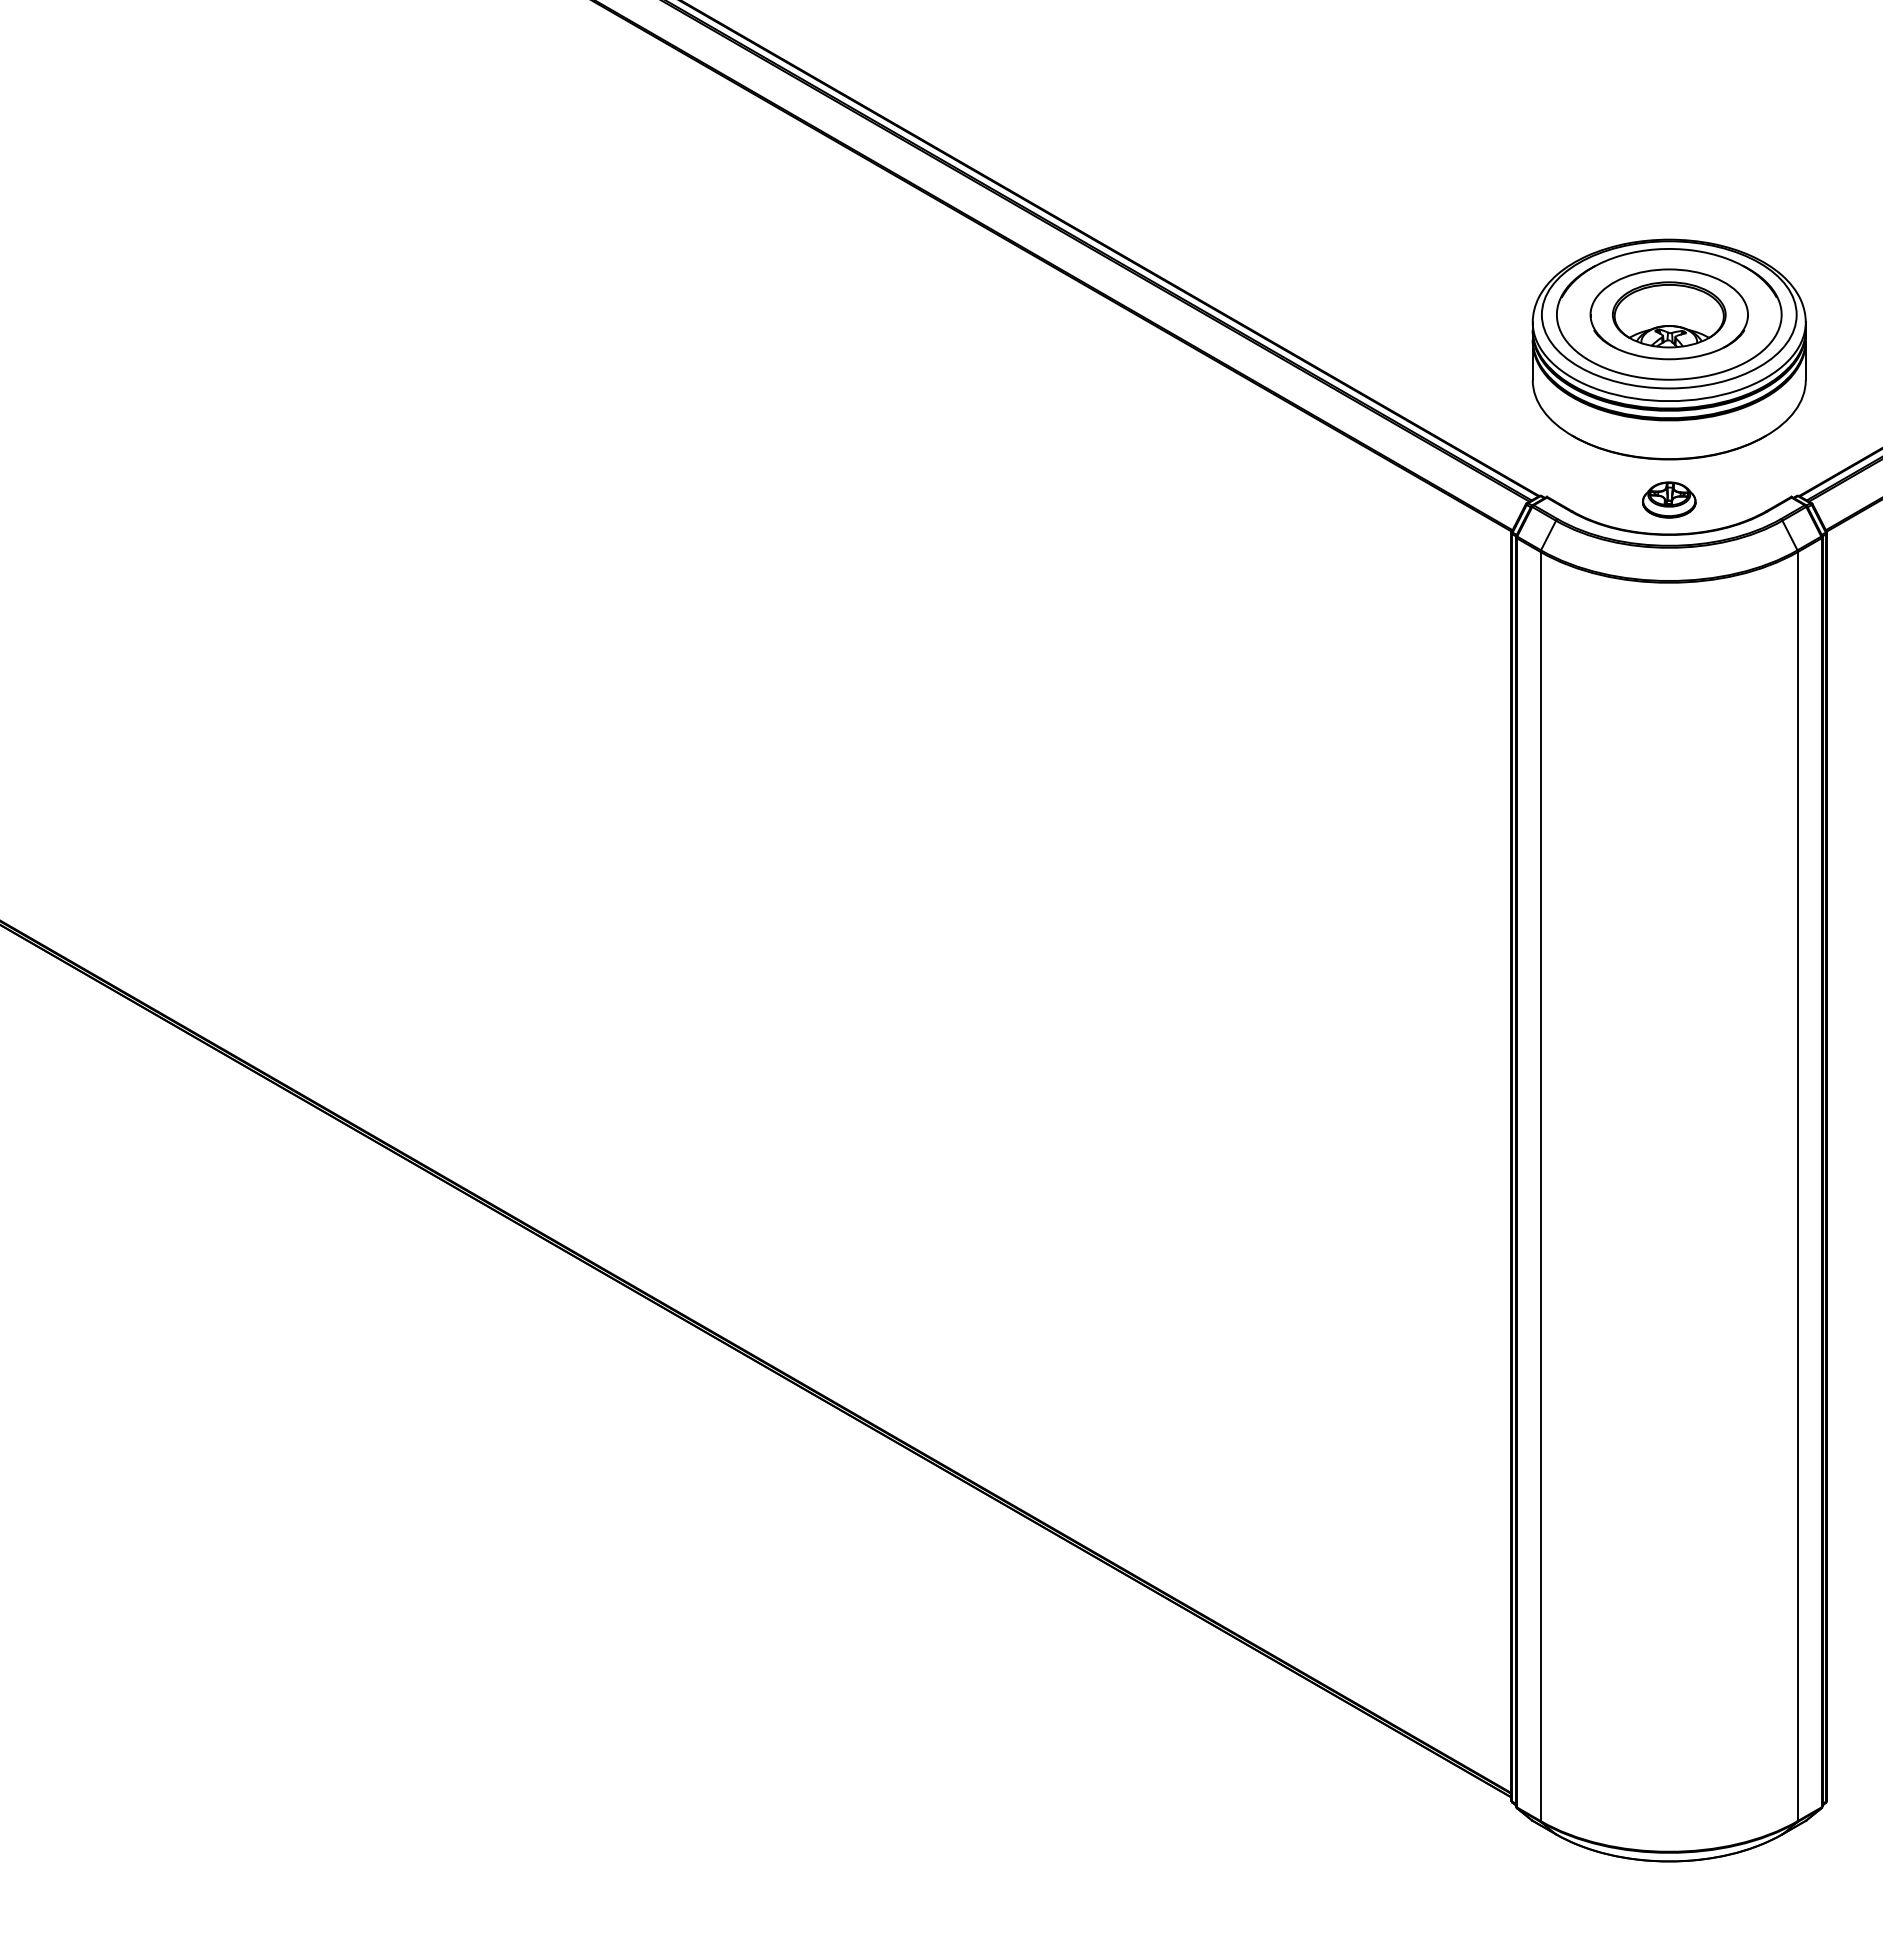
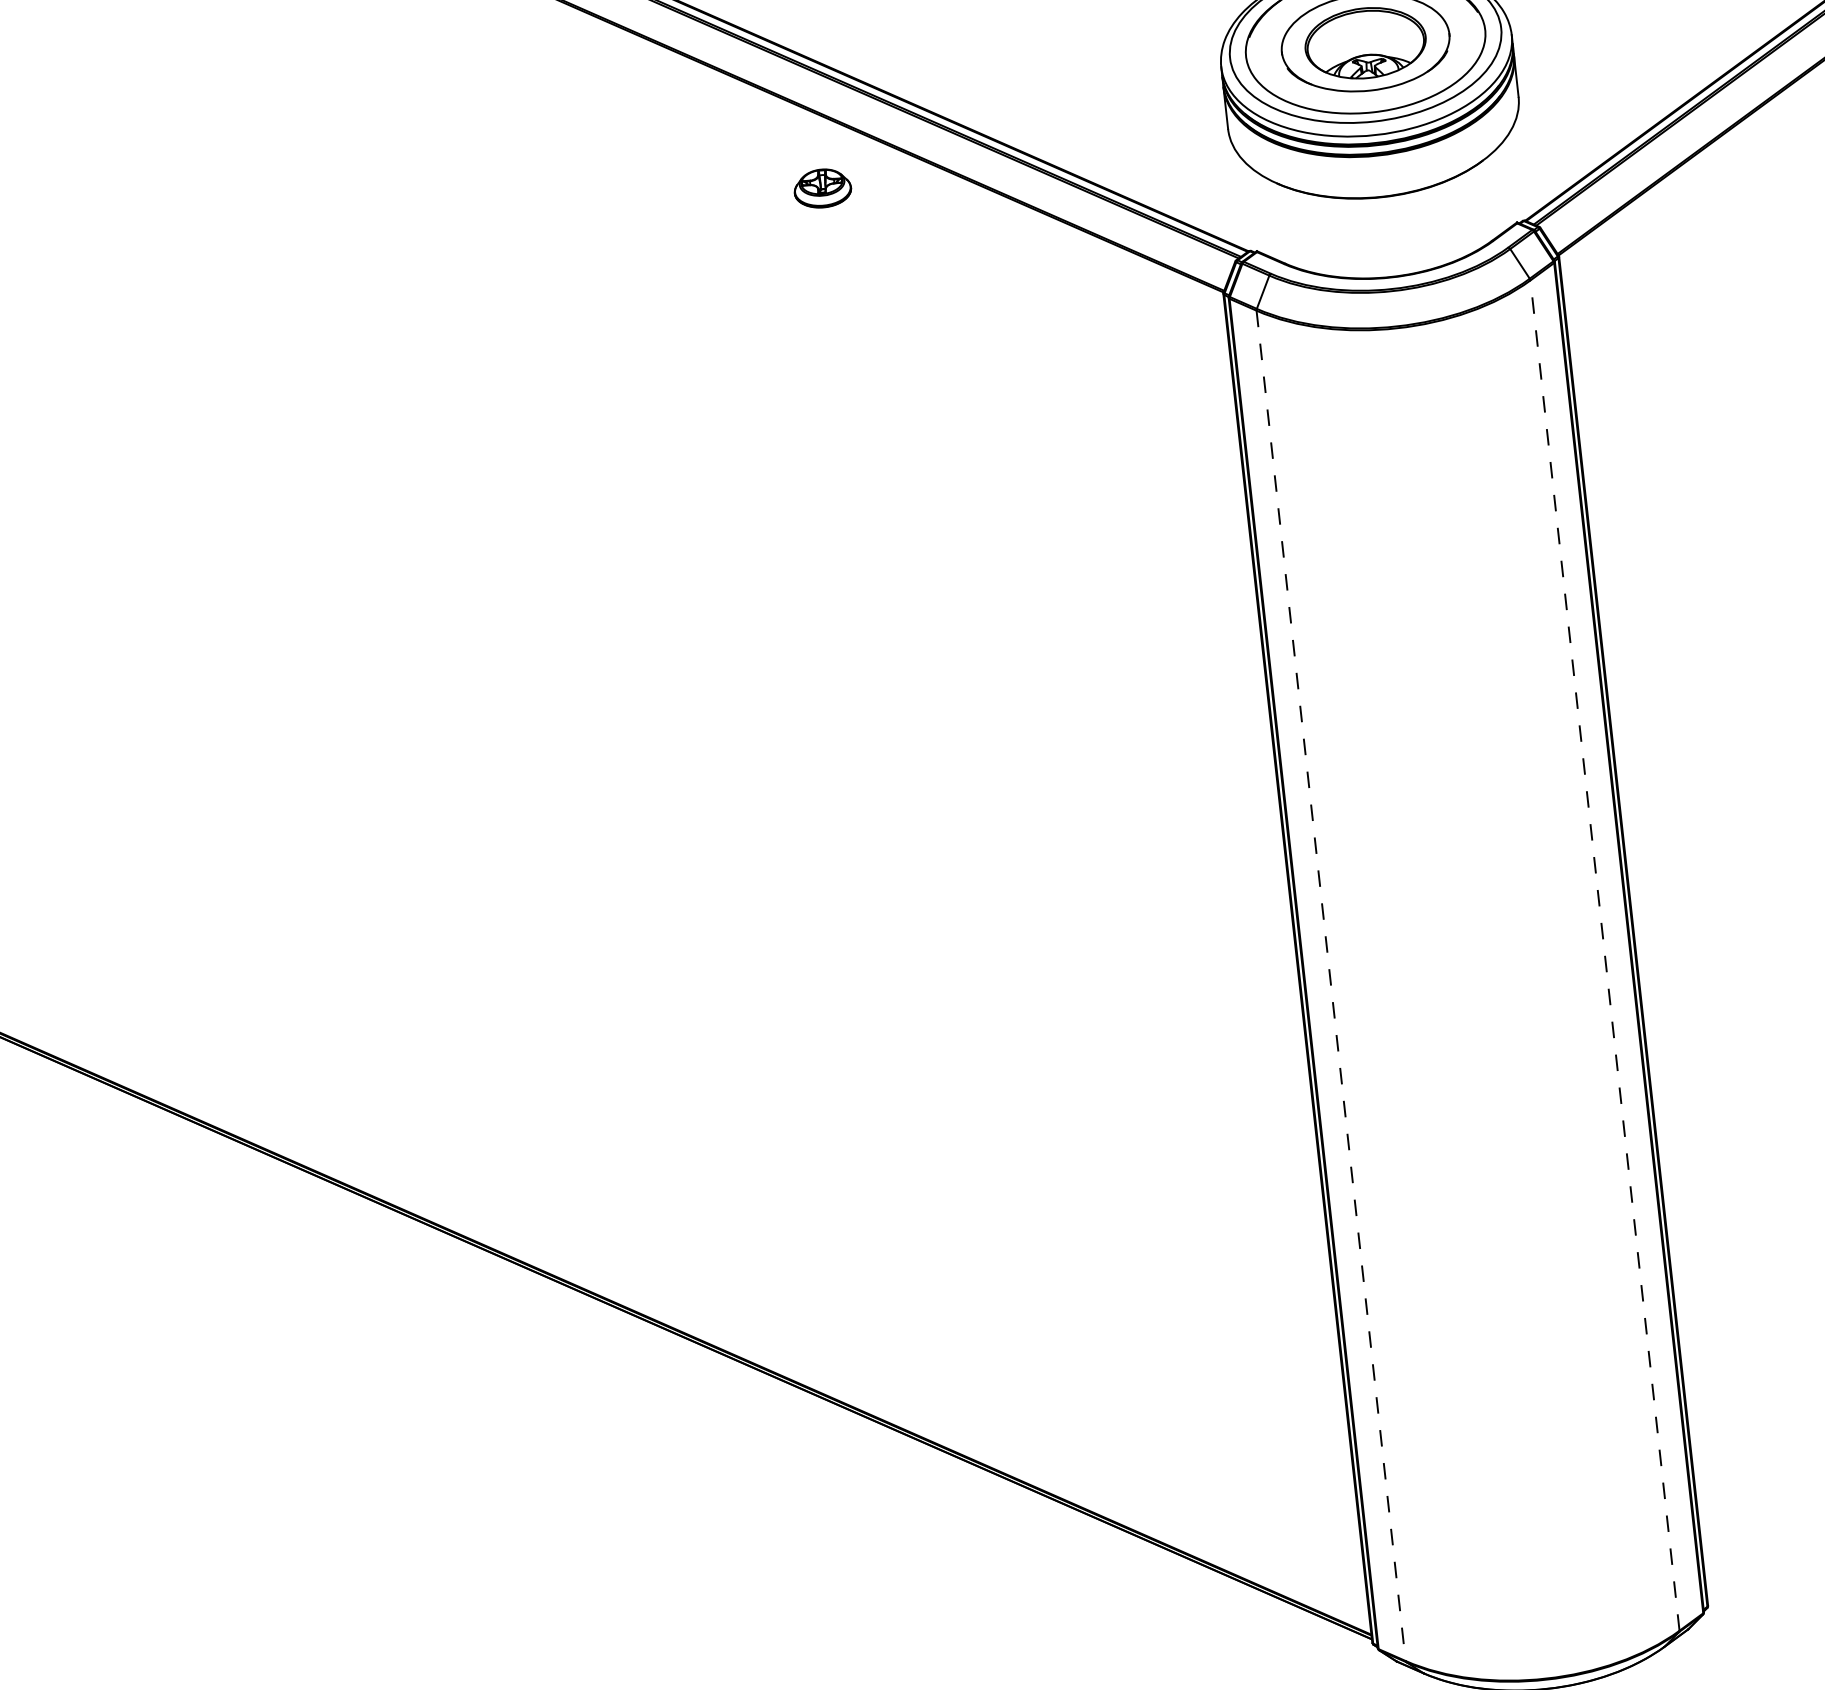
part: (1668, 499) -> (821, 187), moved
line: (1540, 1186) -> (1331, 985), solid -> dashed
line: (1797, 1186) -> (1604, 955), solid -> dashed

